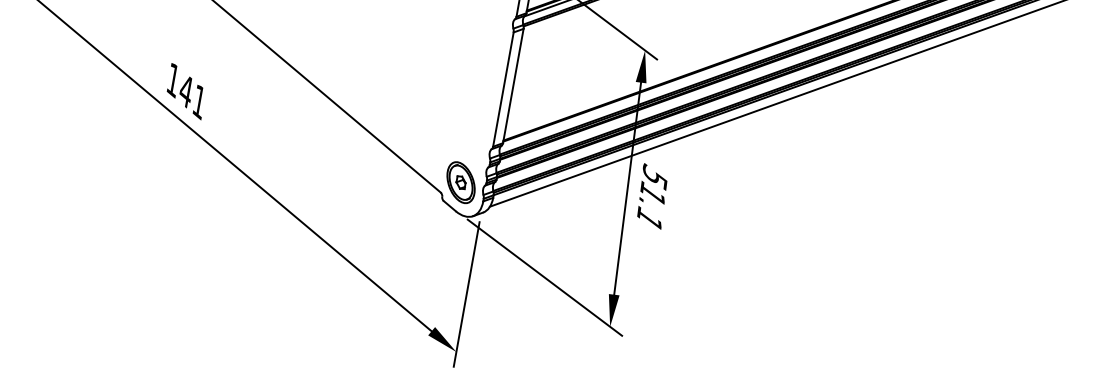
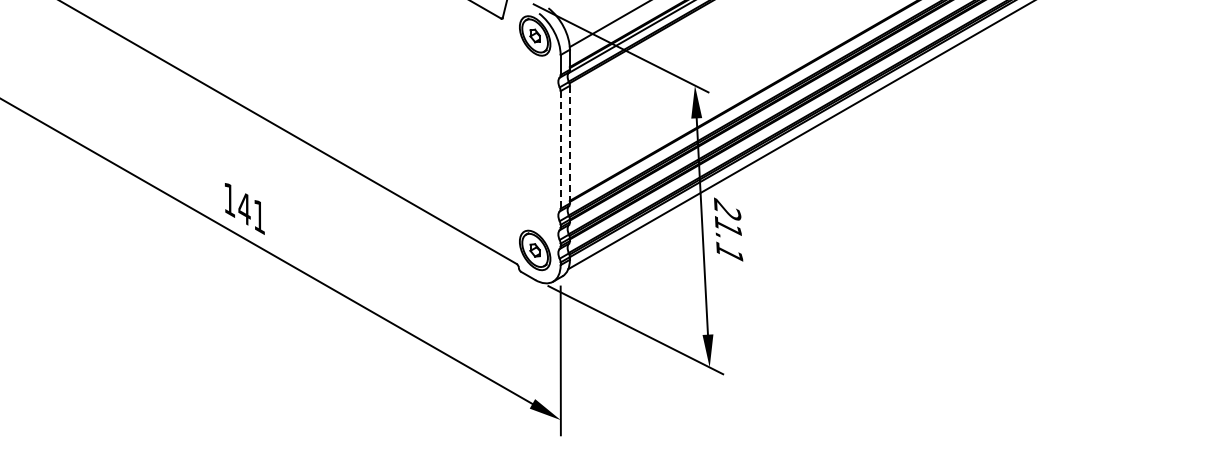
line: (512, 85) -> (569, 144), solid -> dashed
line: (503, 90) -> (560, 150), solid -> dashed
text: (655, 176) -> (727, 209), 51.1 -> 21.1

